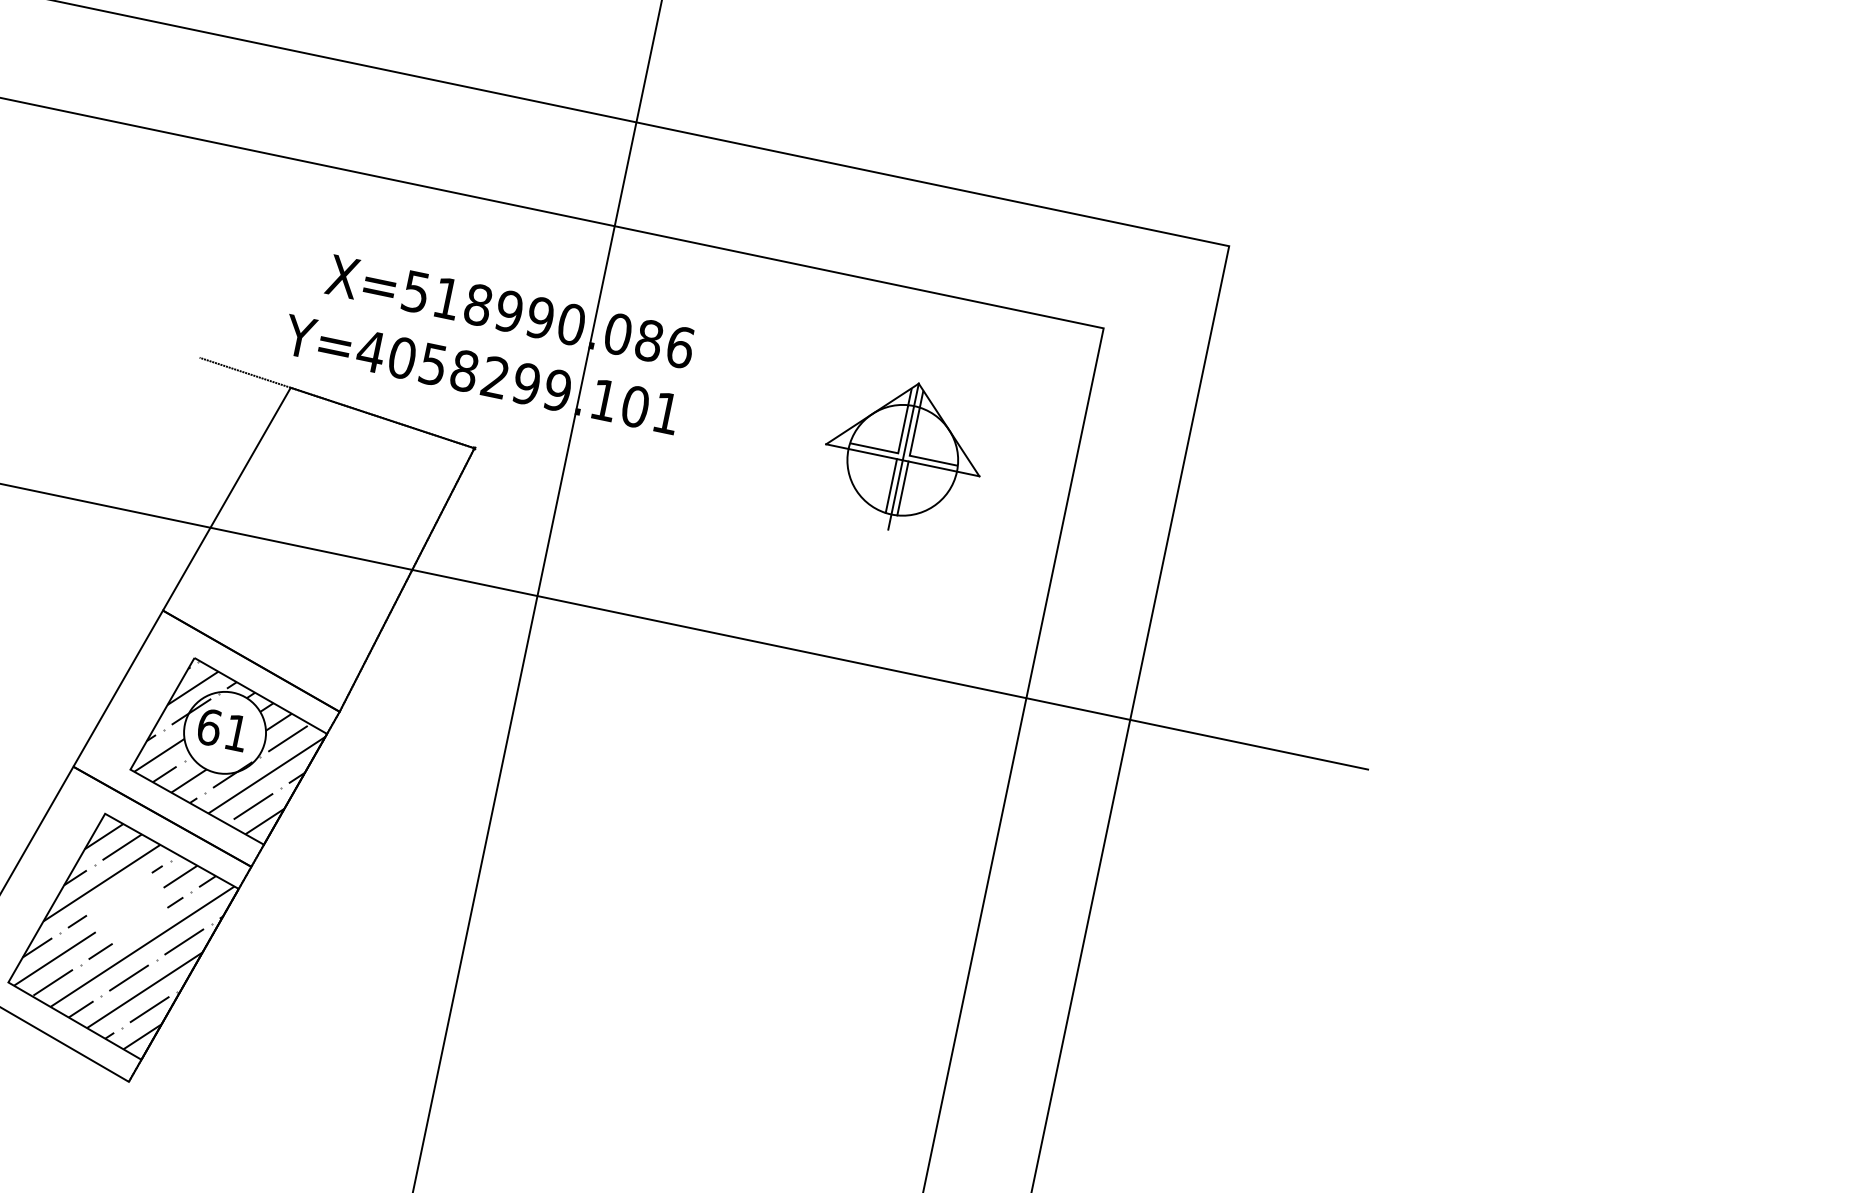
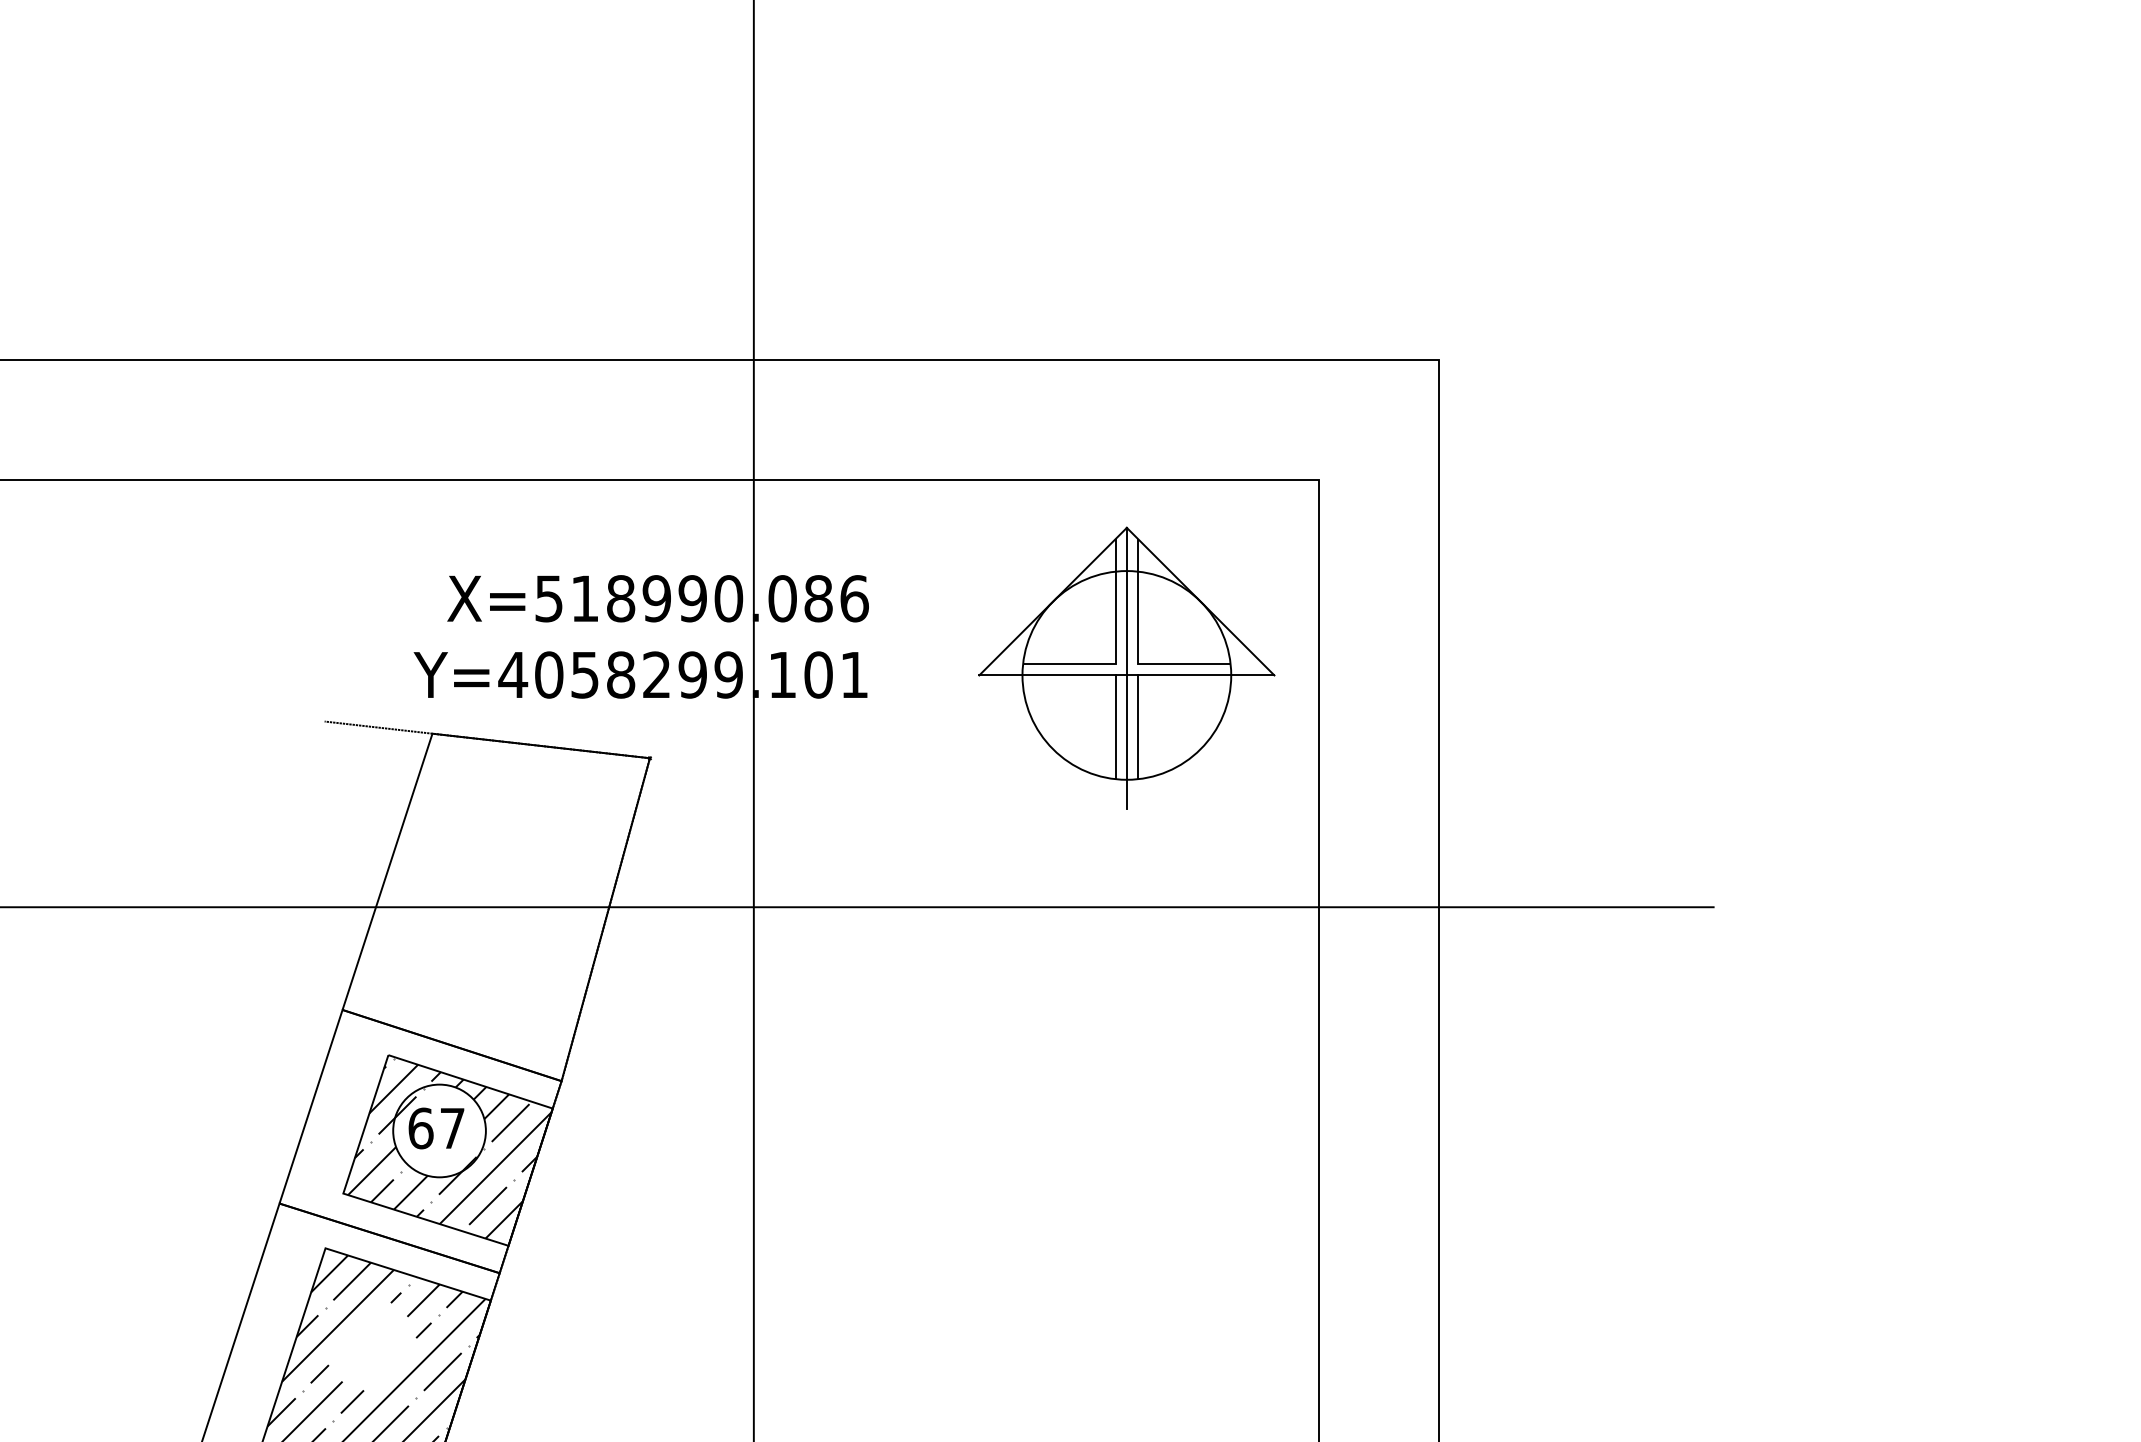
part: (903, 455) -> (1126, 667), size x1.67
text: (236, 733) -> (452, 1128), 61 -> 67

